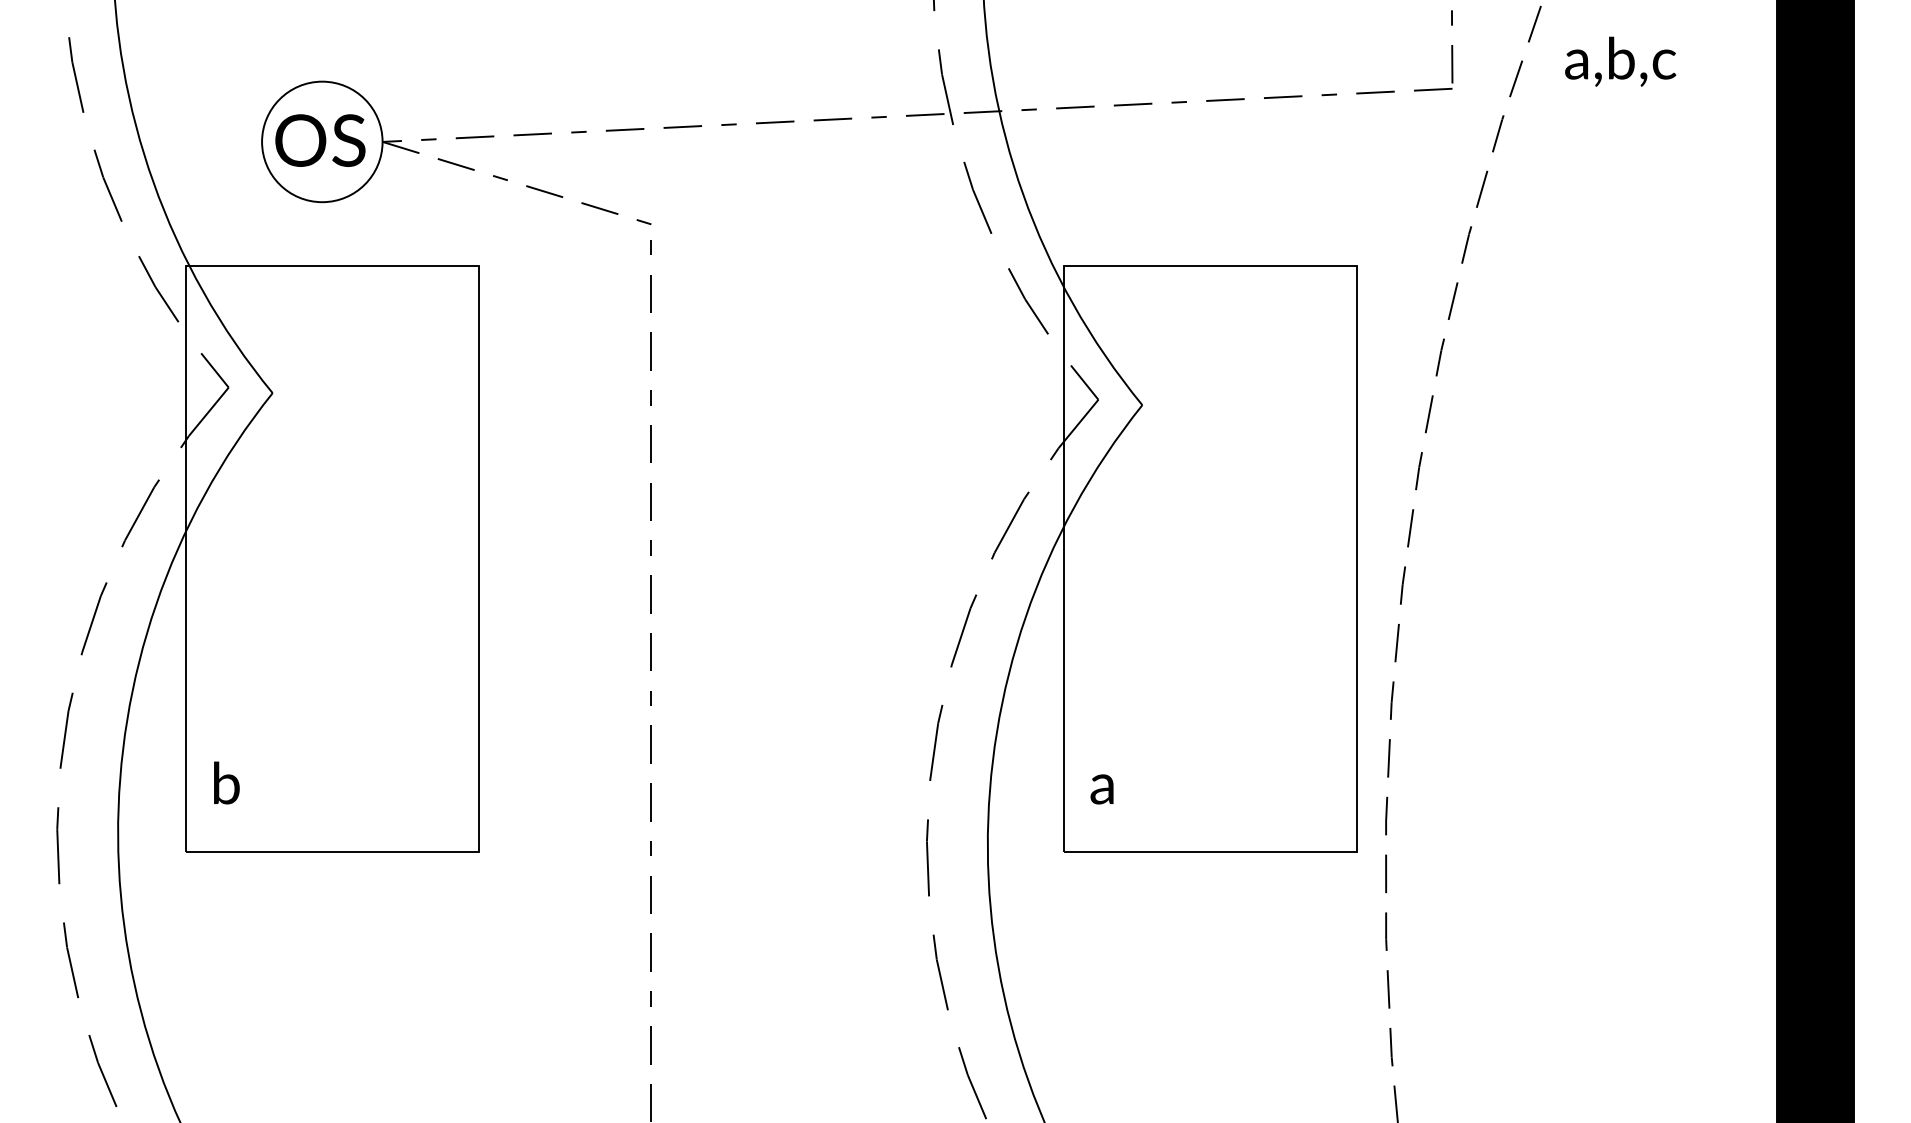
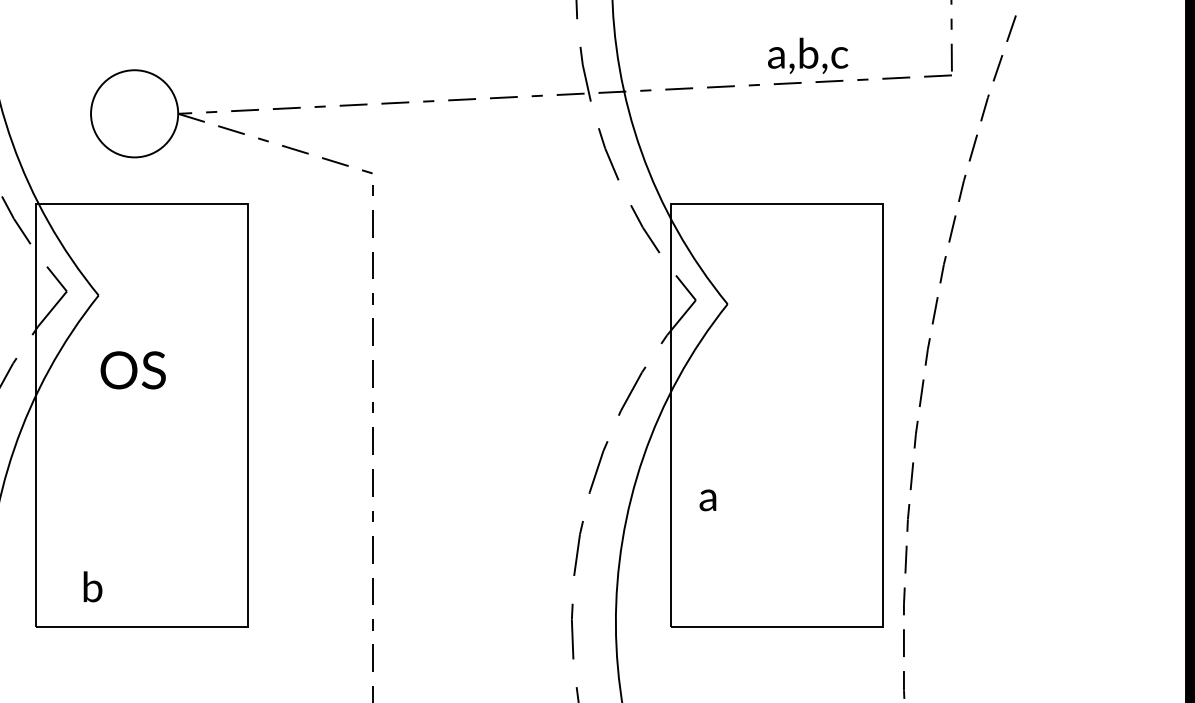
text: (1620, 61) -> (808, 55), moved
text: (320, 140) -> (133, 370), moved
text: (226, 782) -> (92, 586), moved
text: (1101, 789) -> (707, 500), moved

